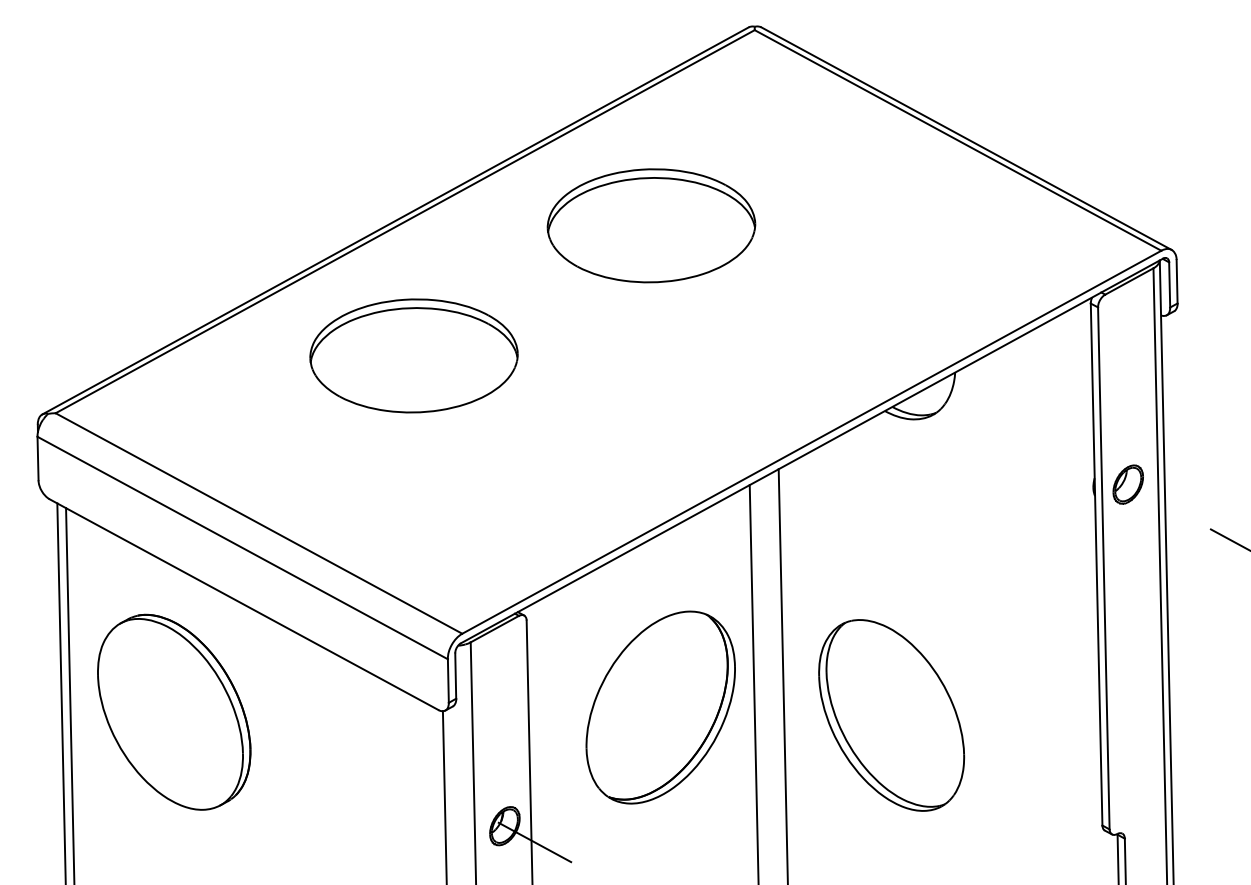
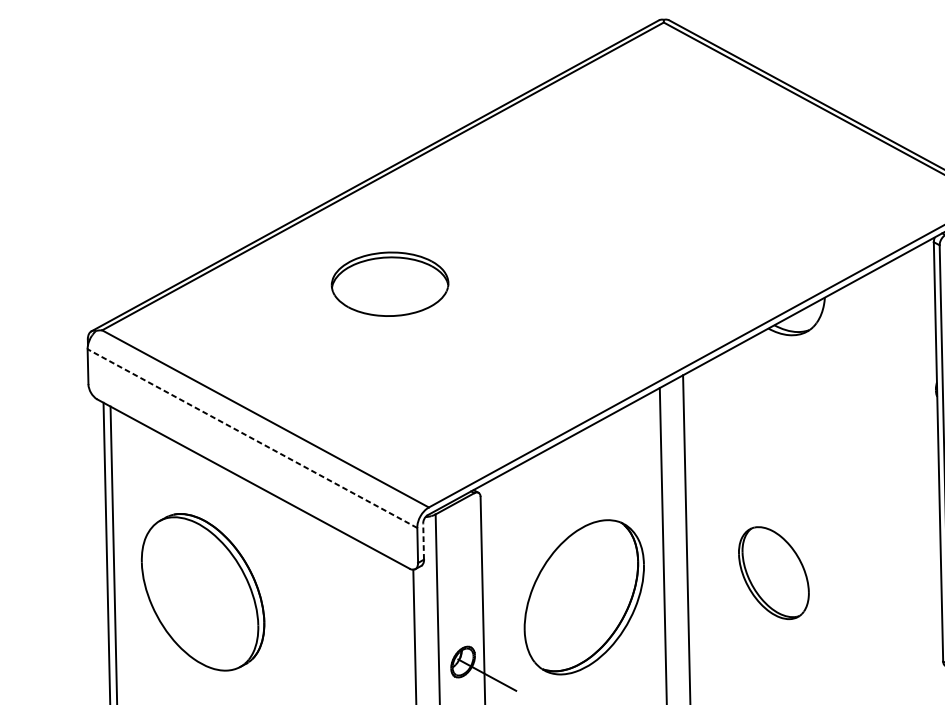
part: (651, 225) -> (580, 179), removed
part: (413, 355) -> (389, 283), size x0.7
line: (242, 547) -> (252, 438), solid -> dashed
line: (455, 676) -> (423, 541), solid -> dashed
part: (660, 707) -> (584, 597), moved
part: (174, 711) -> (203, 591), moved
part: (891, 715) -> (773, 573), size x0.6

